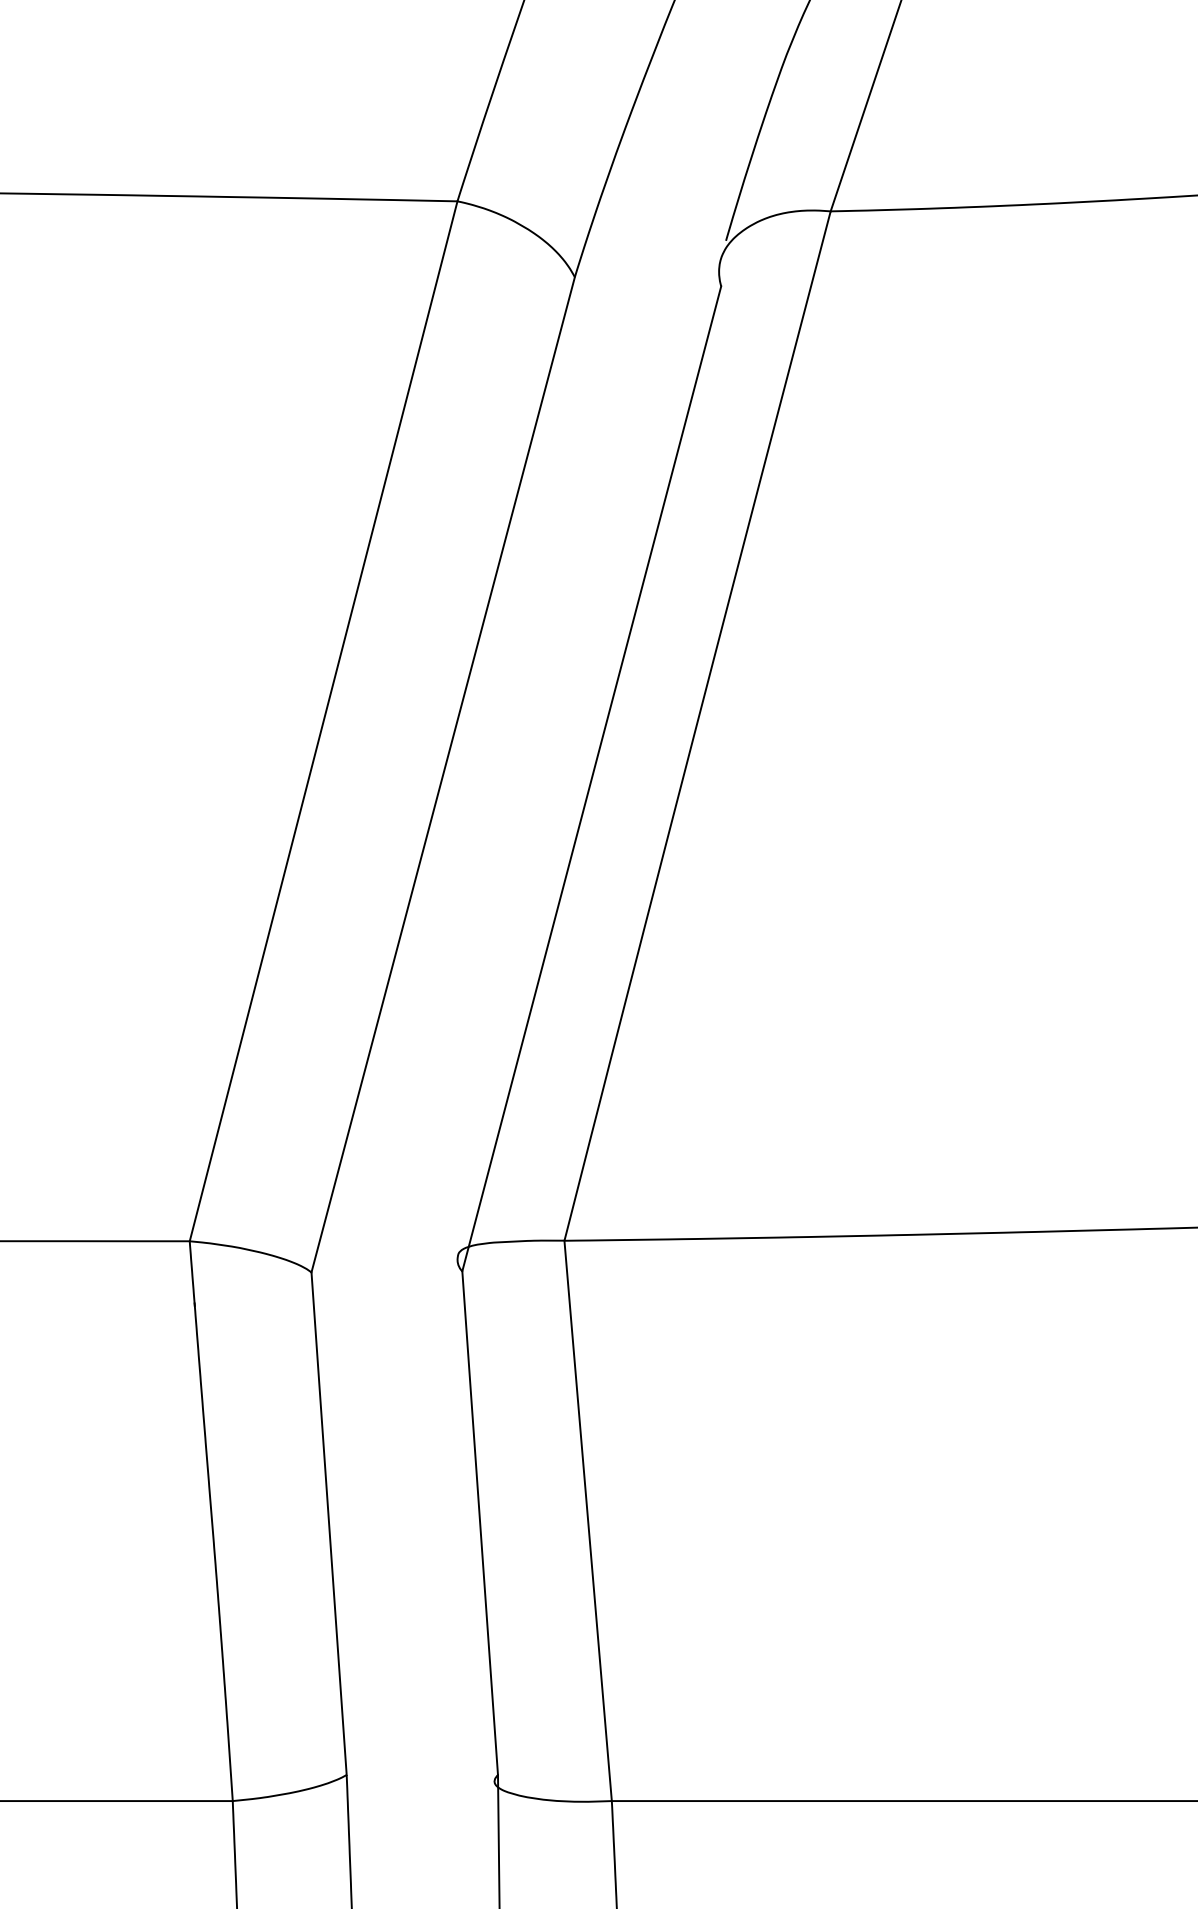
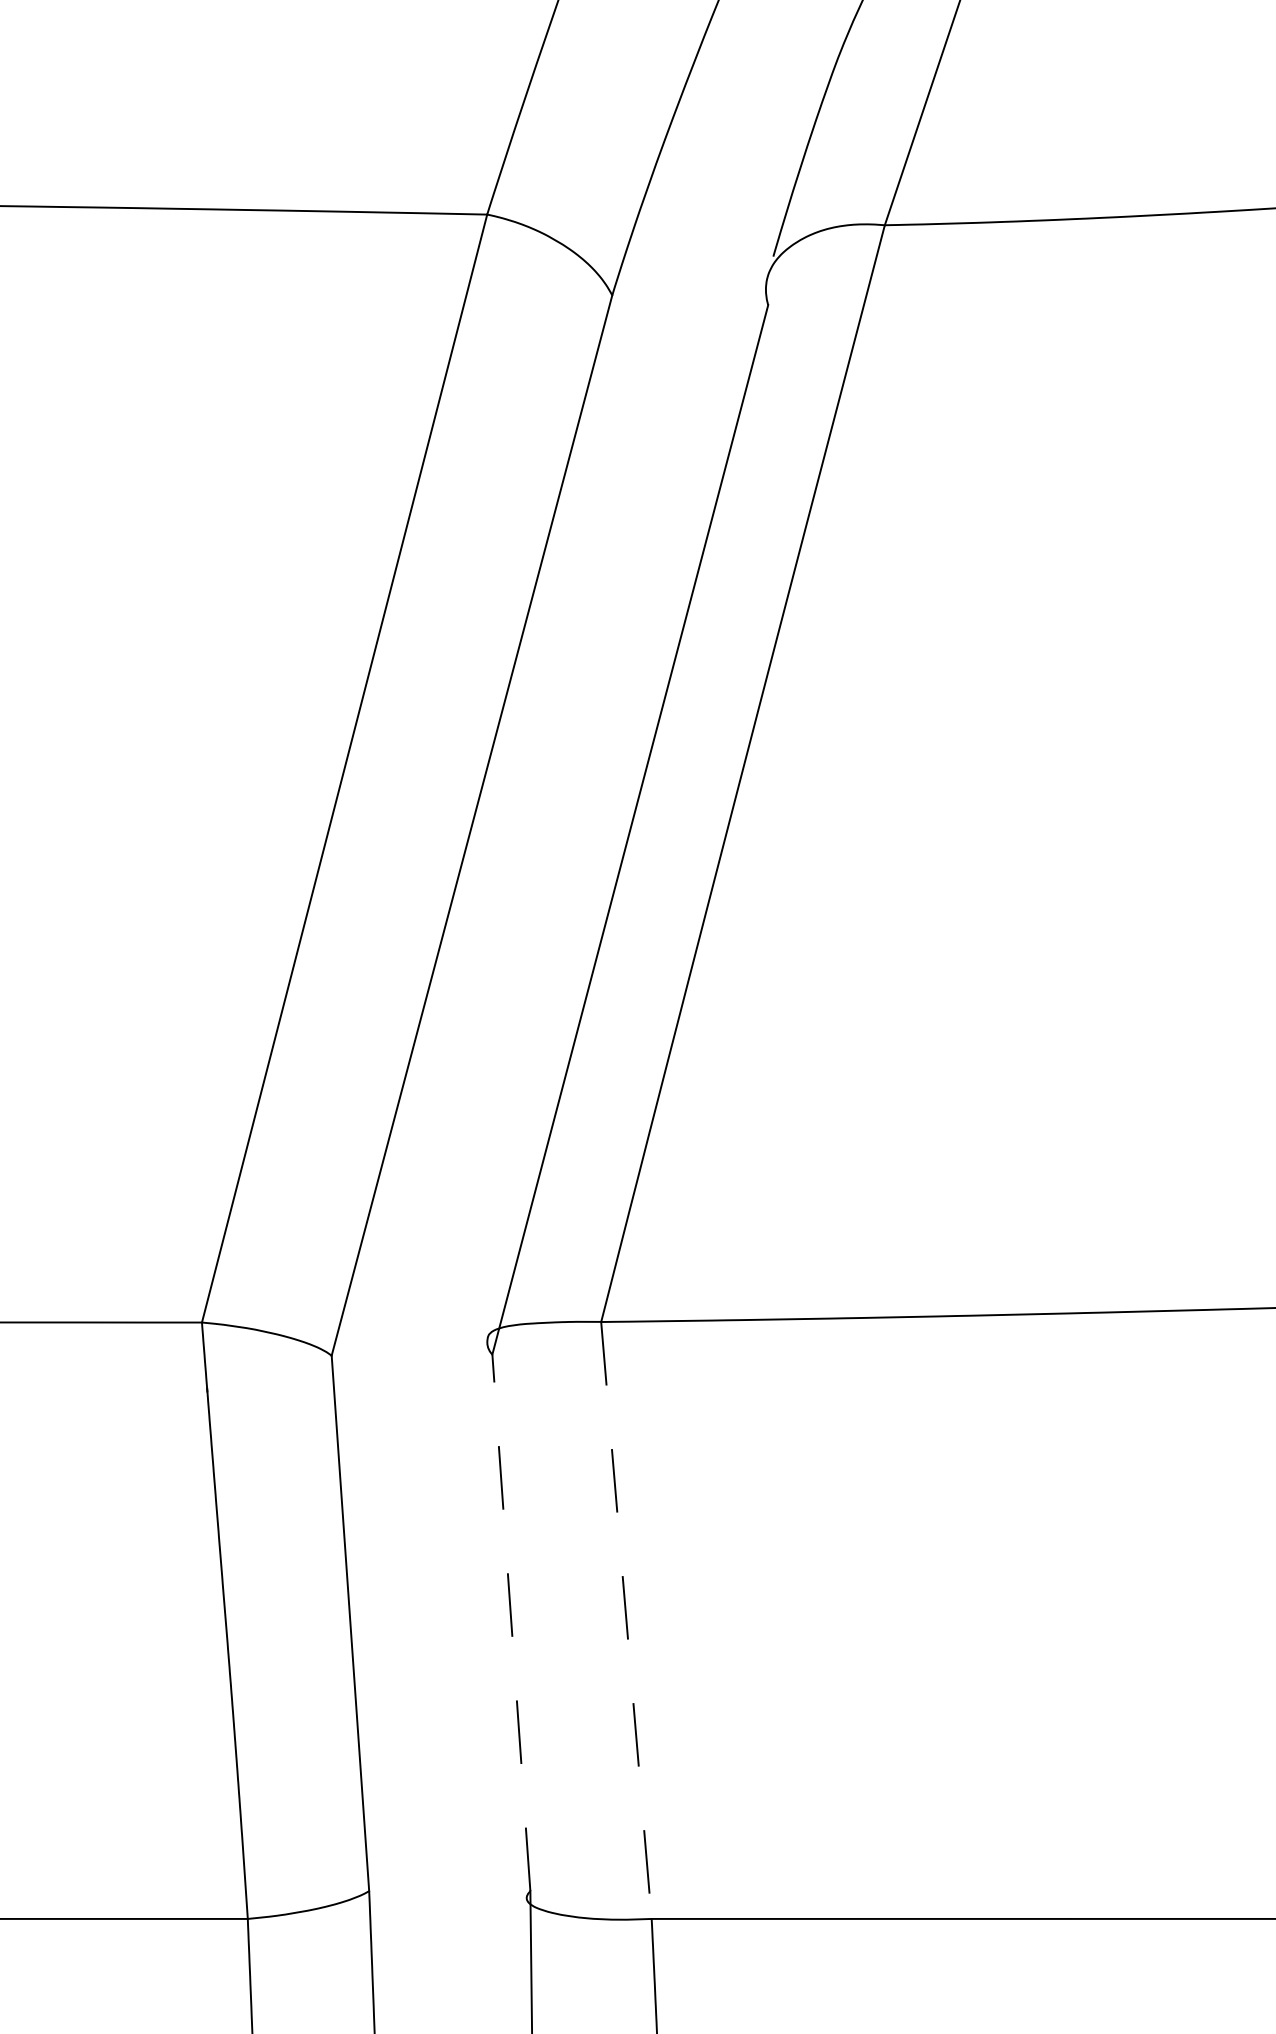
line: (588, 1520) -> (626, 1620), solid -> dashed
line: (480, 1522) -> (511, 1622), solid -> dashed

